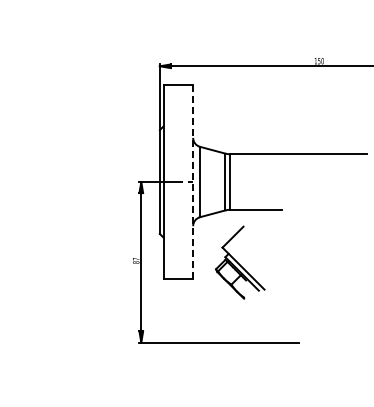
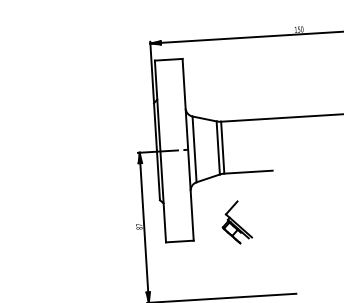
line: (193, 181) -> (188, 149), dashed -> solid
part: (240, 262) -> (237, 222), size x0.62

